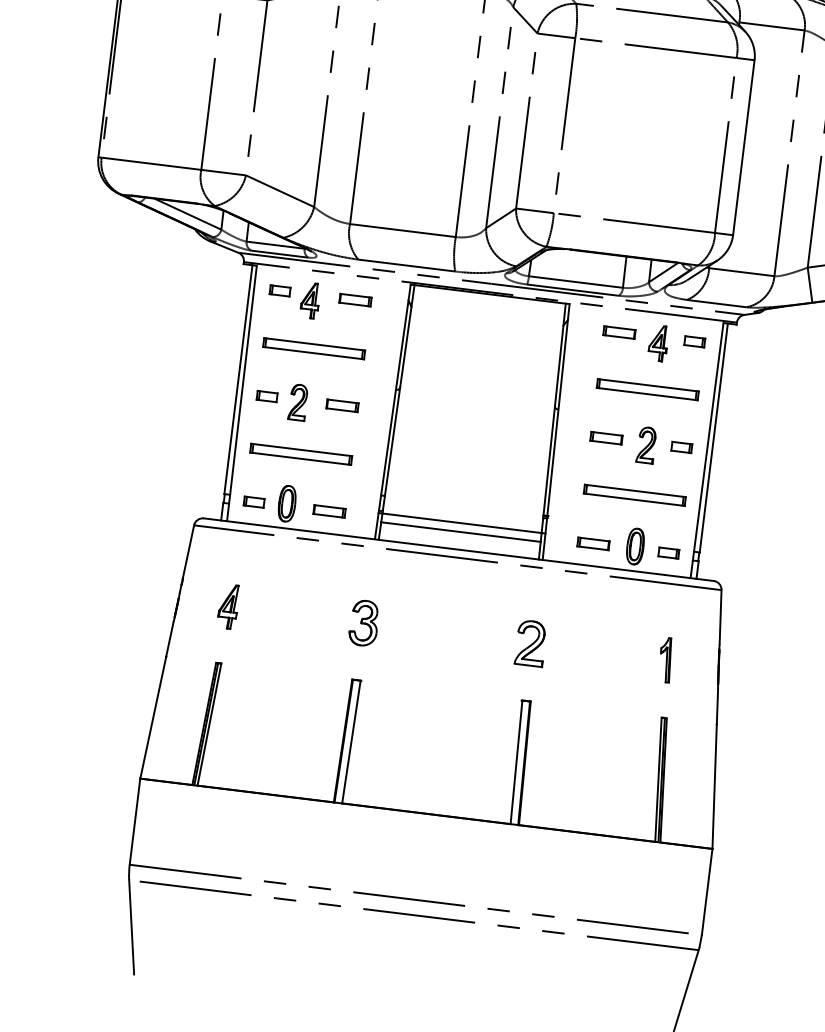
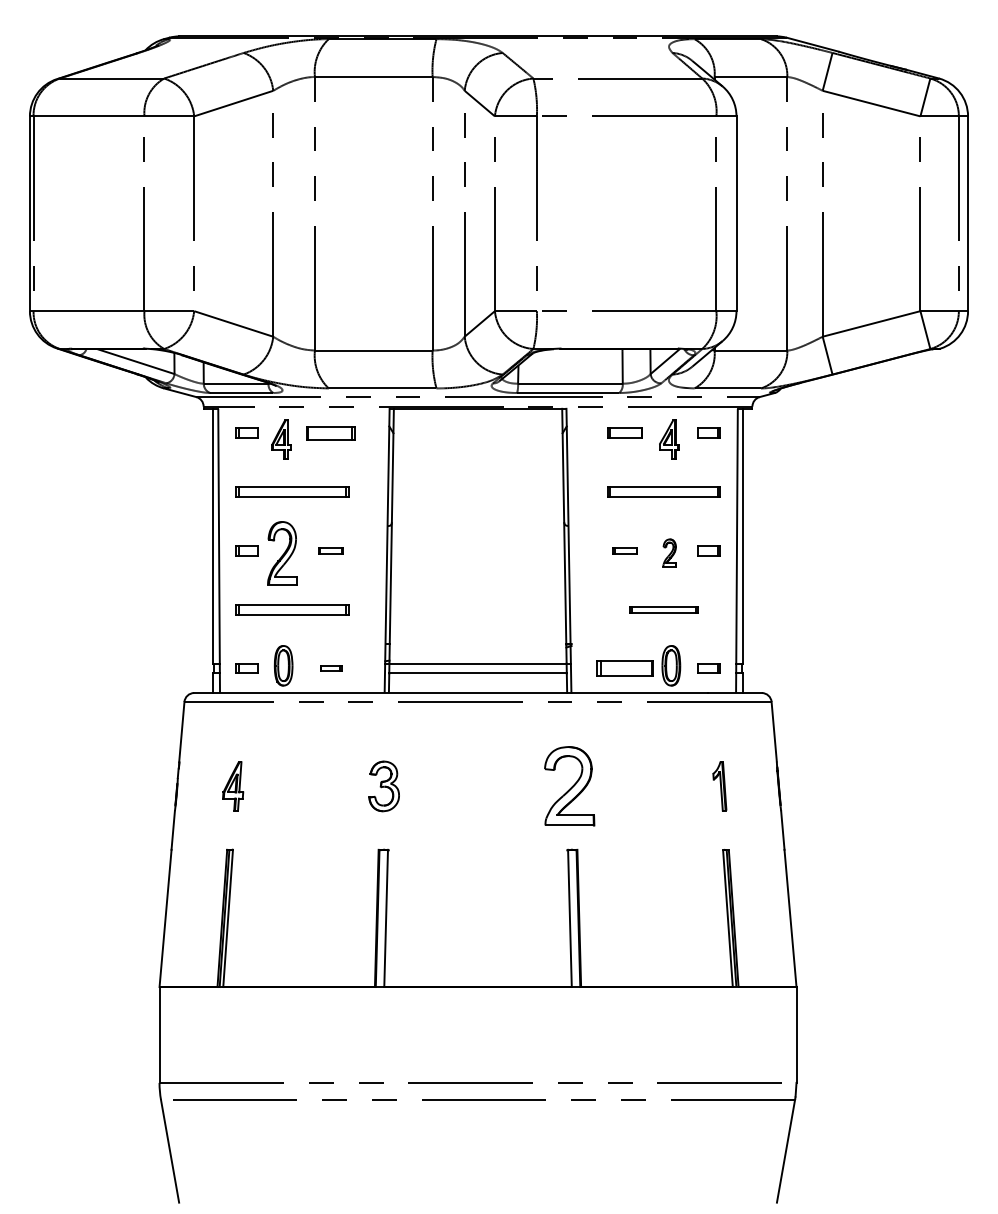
part: (355, 299) -> (331, 432), size x1.4
part: (297, 401) -> (281, 552), size x1.6
part: (342, 405) -> (331, 550), size x0.7
part: (606, 437) -> (624, 550), size x0.7
part: (646, 444) -> (669, 552), size x0.7
part: (634, 495) -> (663, 609), size x0.6
part: (329, 511) -> (331, 668), size x0.6
part: (593, 543) -> (624, 668), size x1.6
part: (530, 642) -> (569, 785), size x1.6

